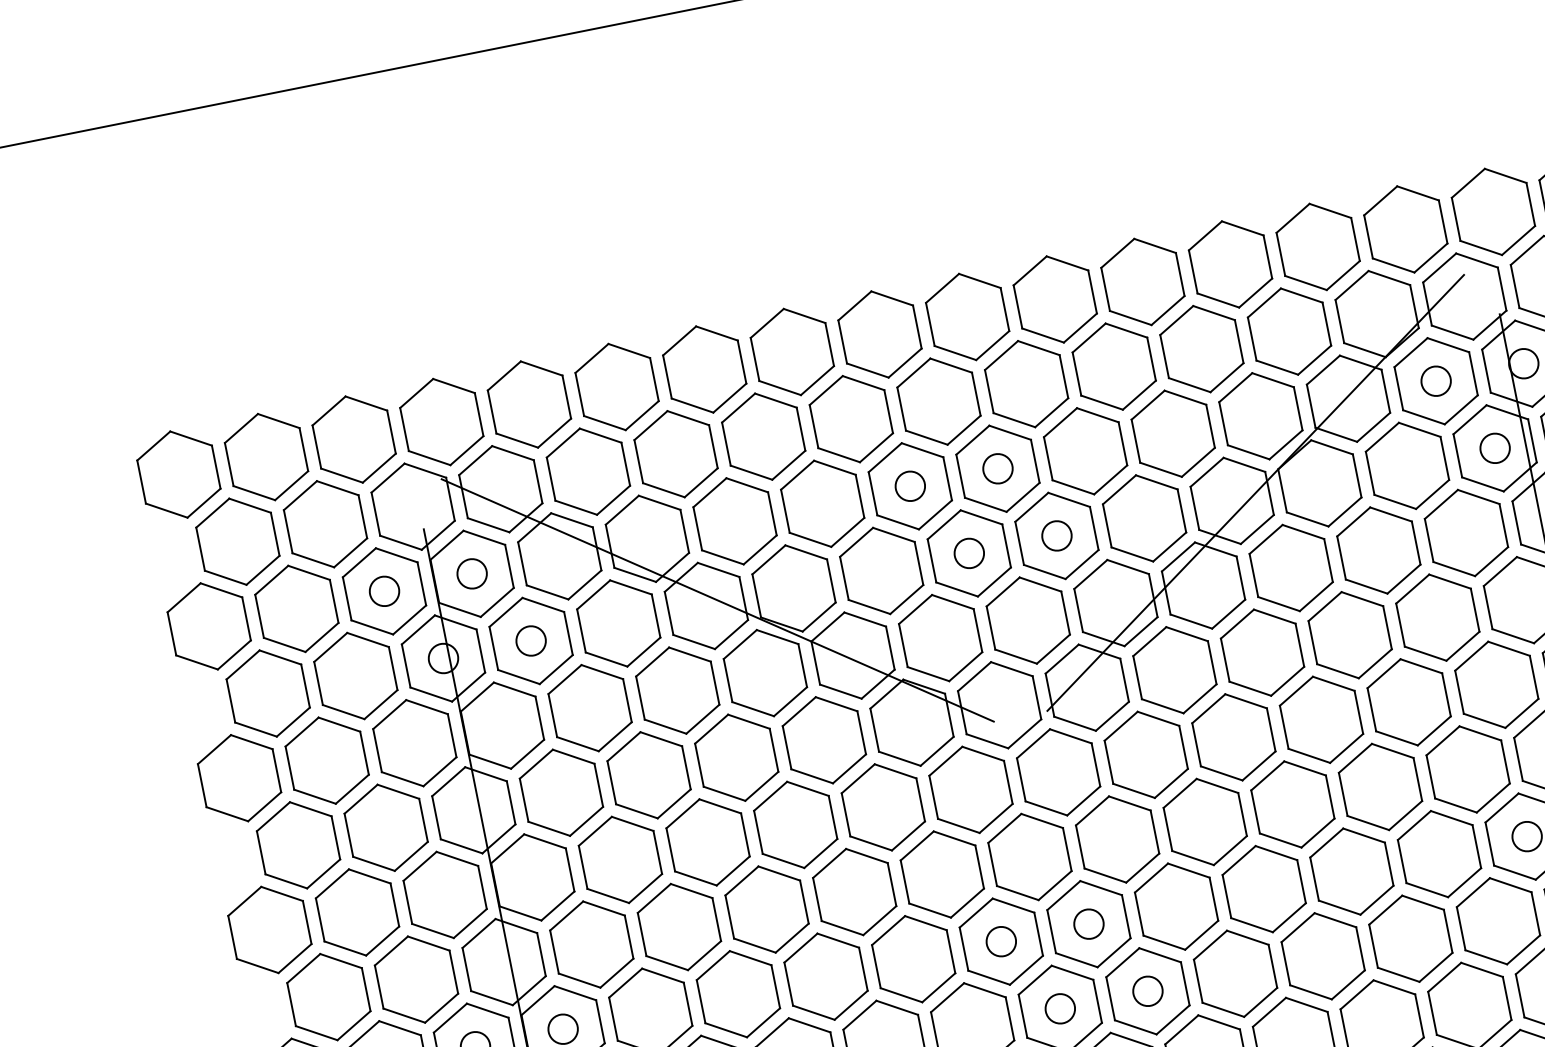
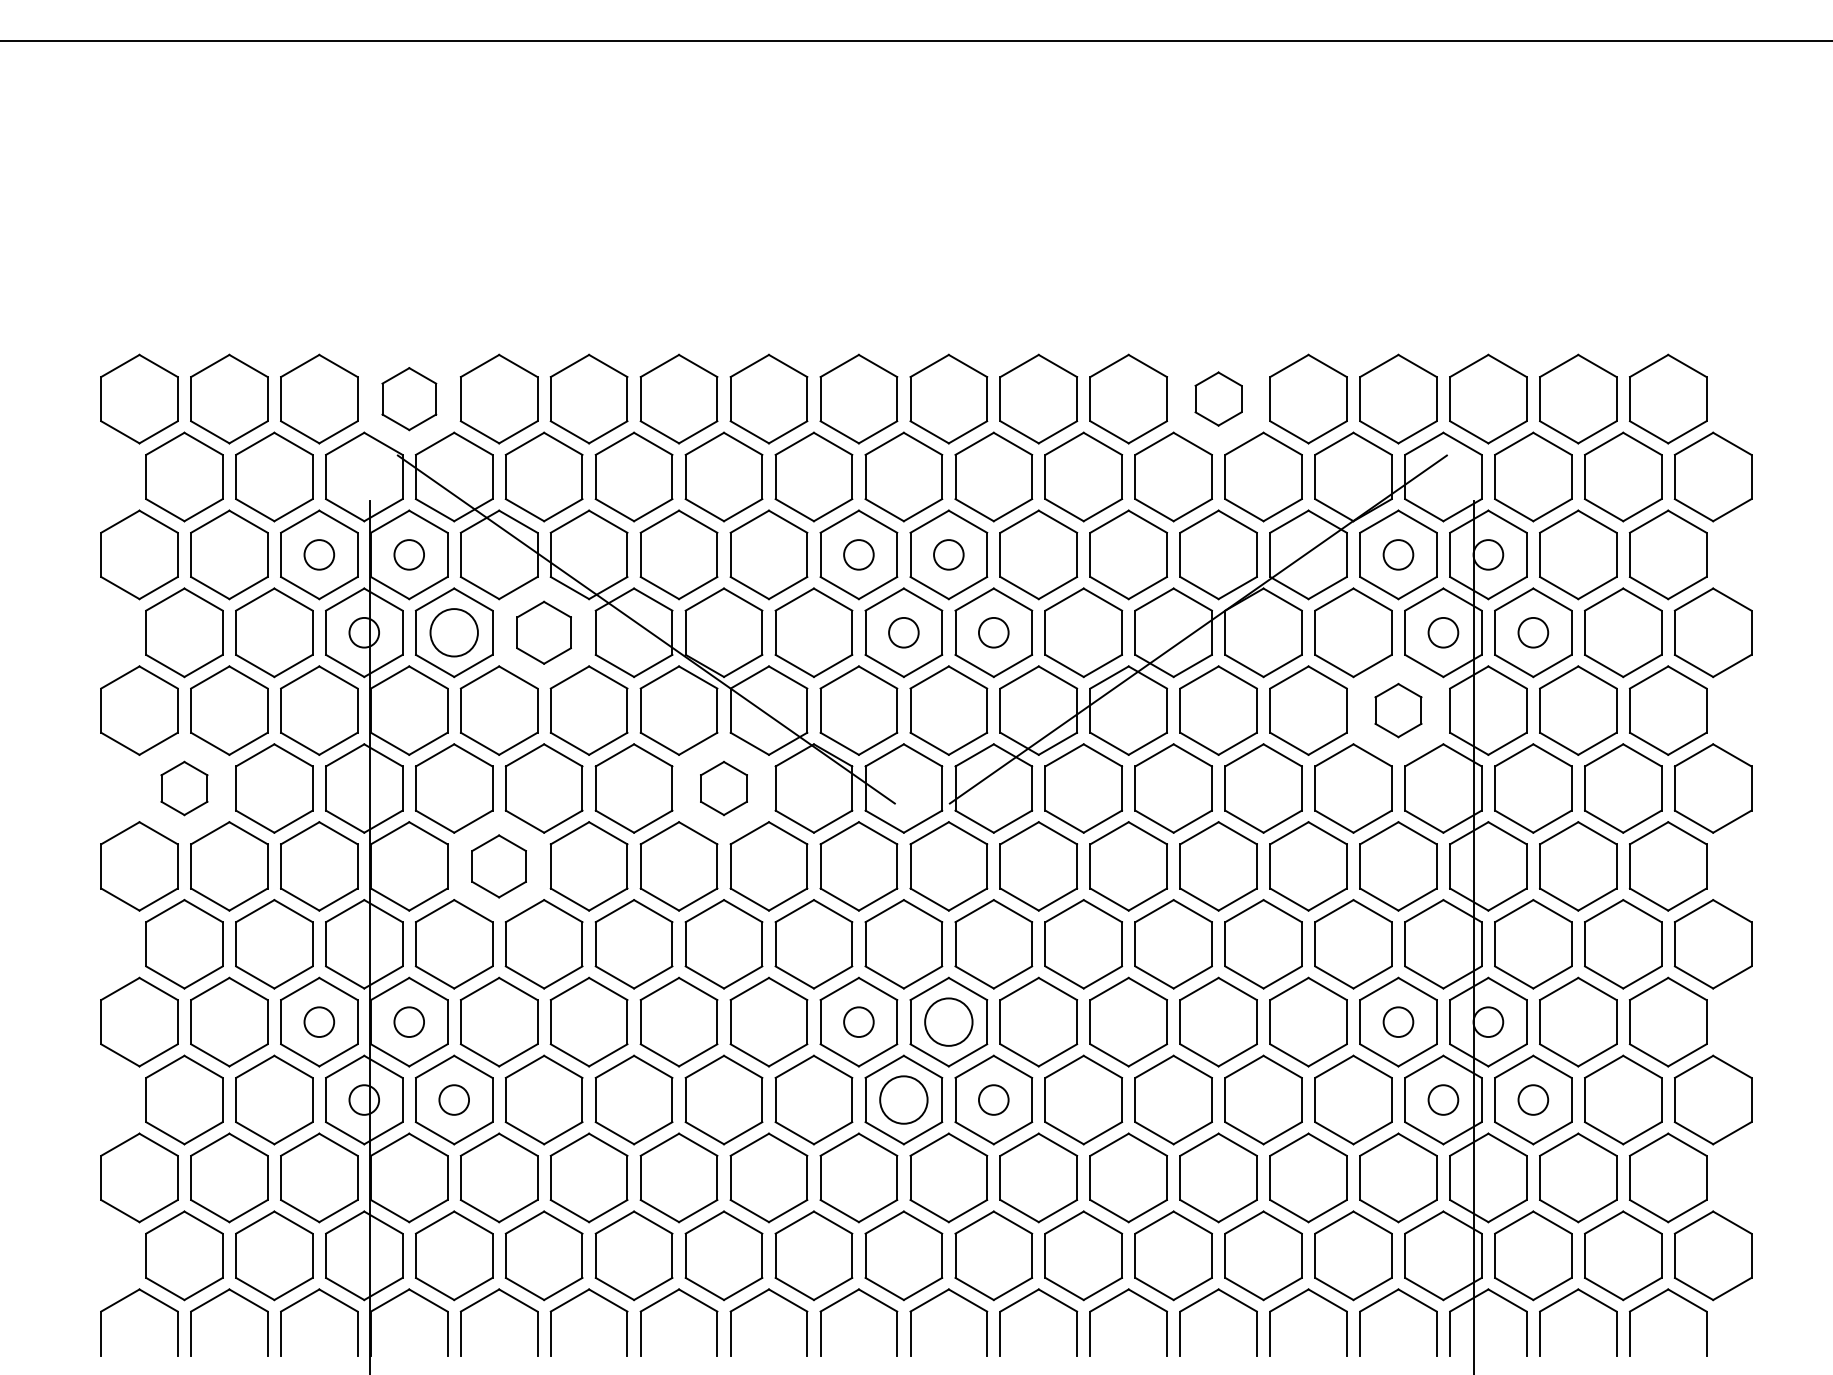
part: (1230, 263) -> (1218, 398), size x0.6
part: (441, 421) -> (409, 398), size x0.7
part: (1466, 532) -> (1398, 710), size x0.6
part: (618, 623) -> (543, 632), size x0.7
circle: (531, 640) -> (454, 632), size x1.6
part: (823, 740) -> (723, 788), size x0.6
part: (298, 845) -> (184, 788), size x0.6
part: (619, 860) -> (498, 866), size x0.7
circle: (1088, 923) -> (948, 1021), size x1.6
circle: (1059, 1008) -> (903, 1099), size x1.6

